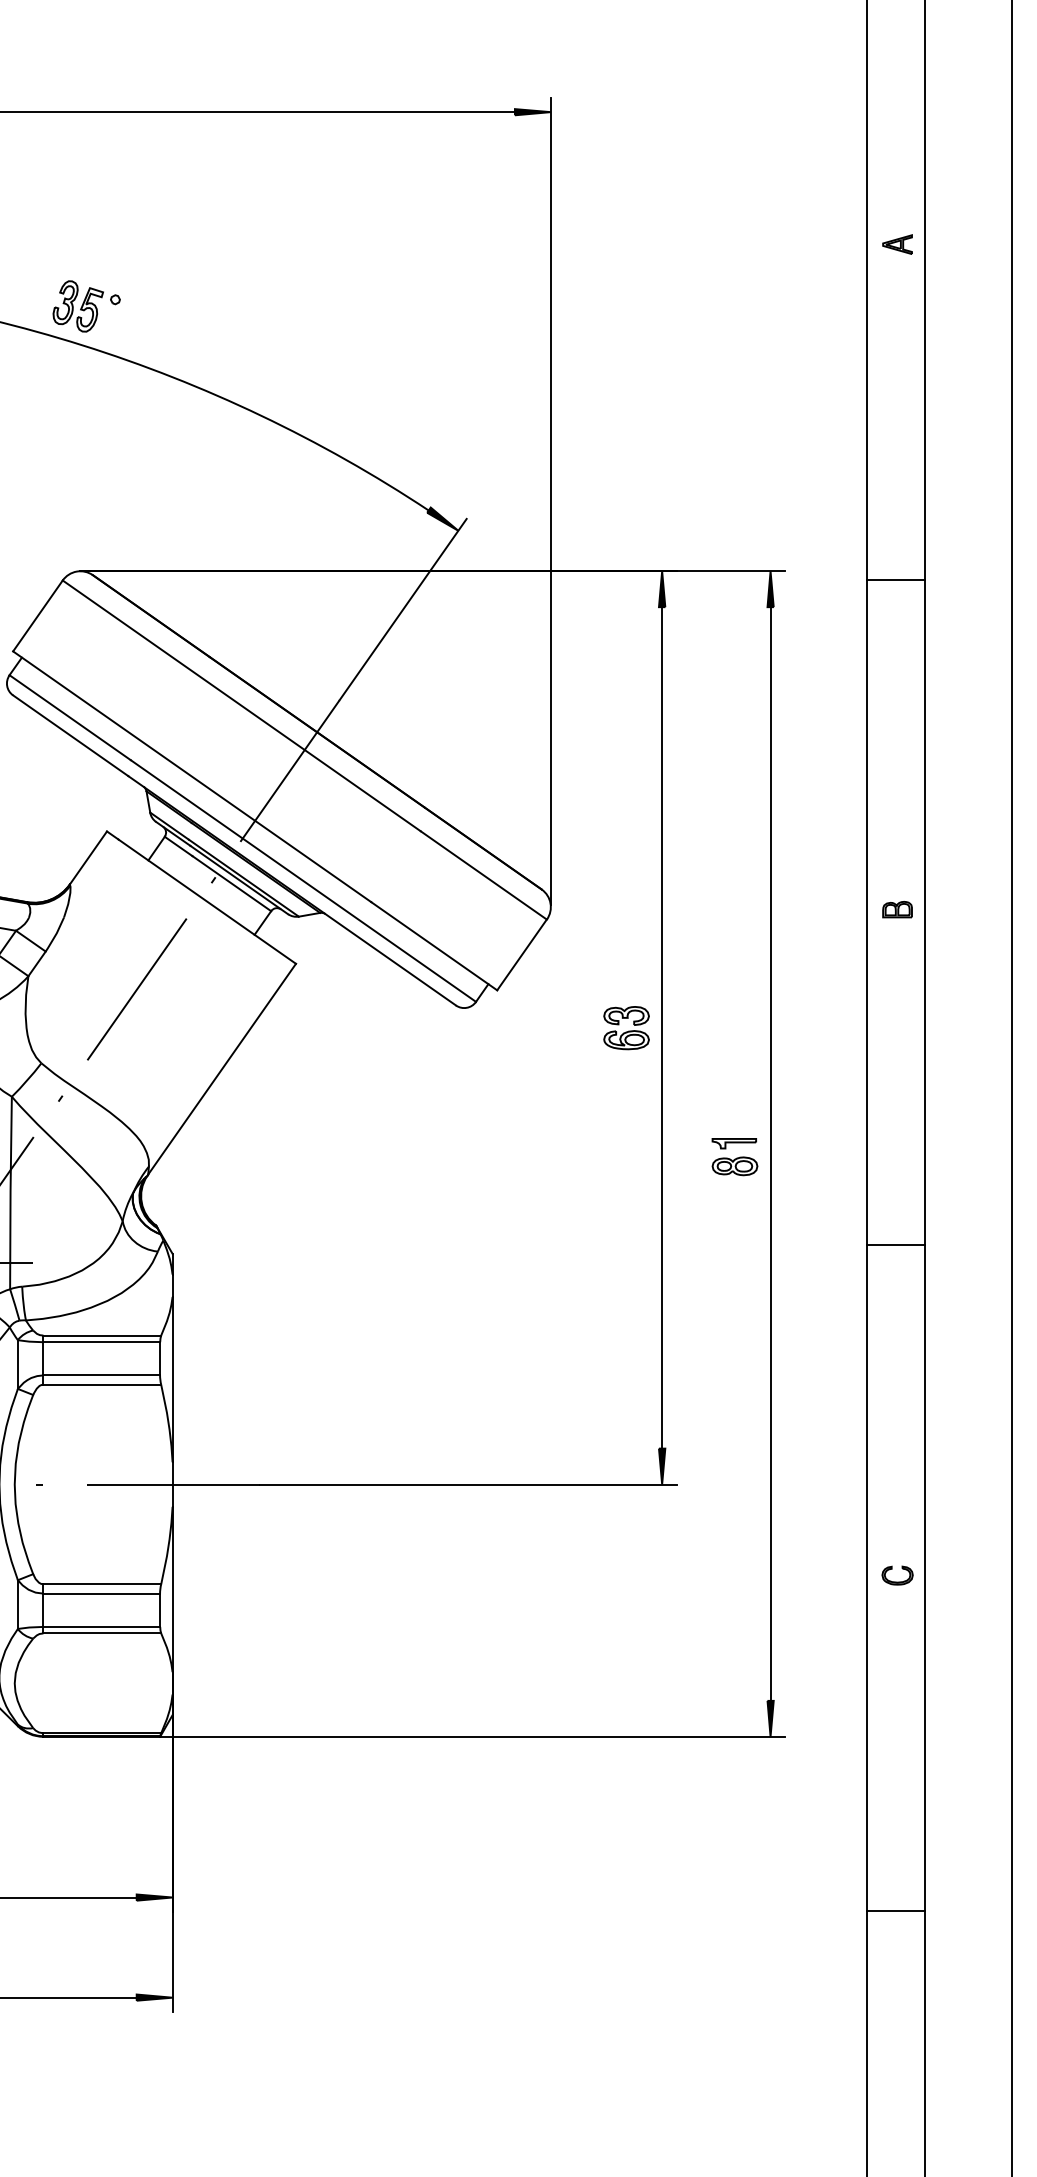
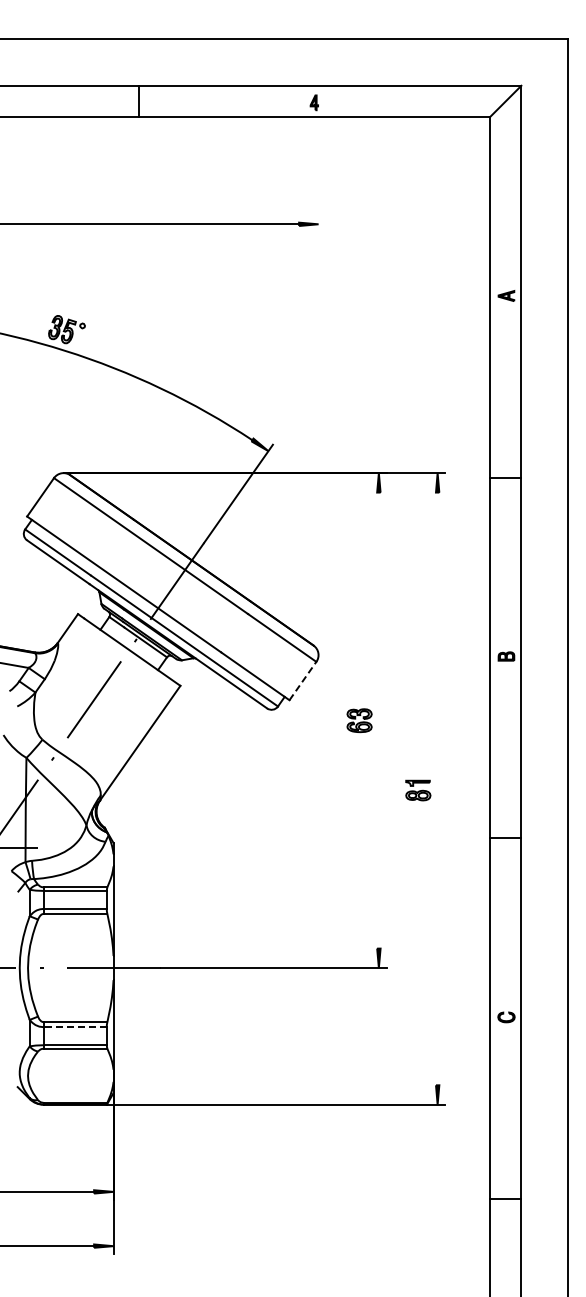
line: (550, 500) -> (318, 434), removed
line: (523, 953) -> (303, 680), solid -> dashed
line: (661, 1027) -> (378, 720), removed
line: (770, 1153) -> (437, 788), removed
line: (102, 1594) -> (75, 1027), solid -> dashed

